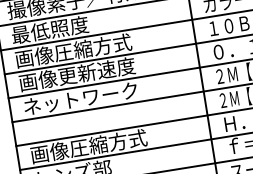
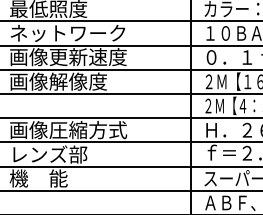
text: (73, 51) -> (68, 33), 画像圧縮方式 -> ネットワーク
text: (80, 98) -> (67, 81), ネットワーク -> 画像解像度

